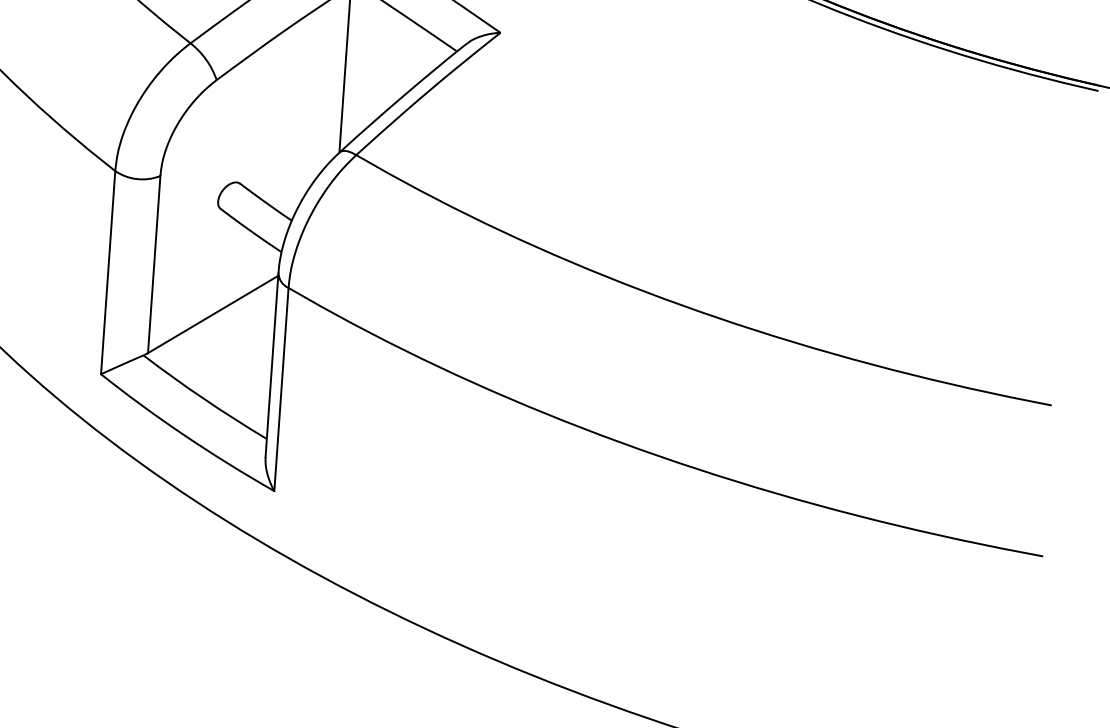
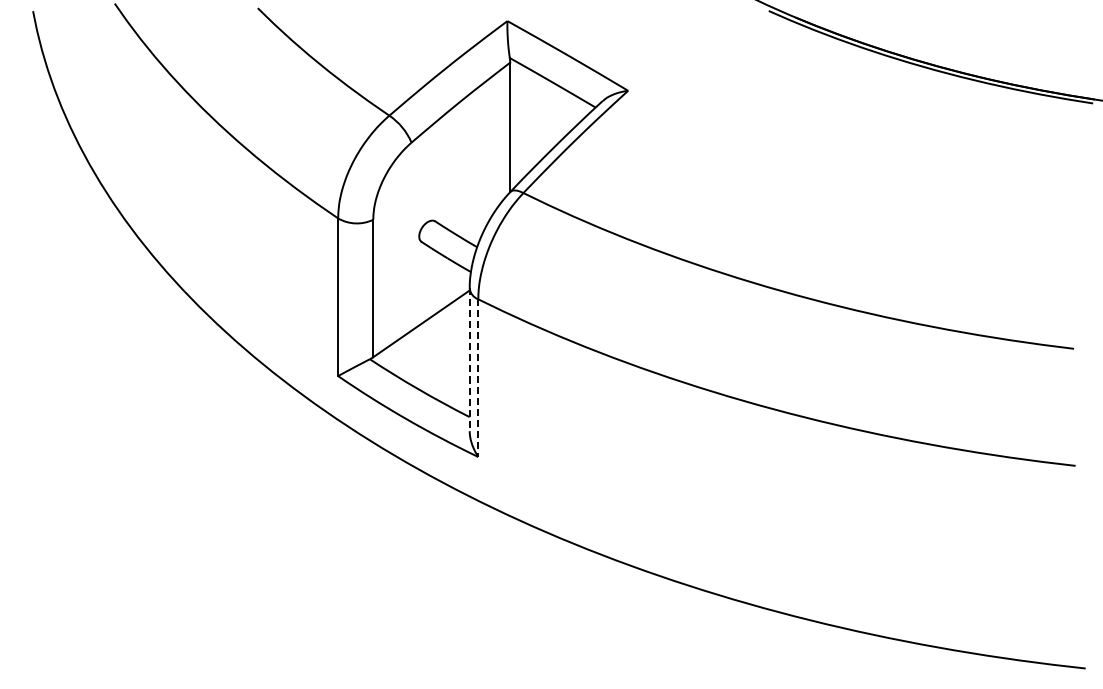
line: (271, 366) -> (469, 360), solid -> dashed
line: (281, 390) -> (478, 378), solid -> dashed

